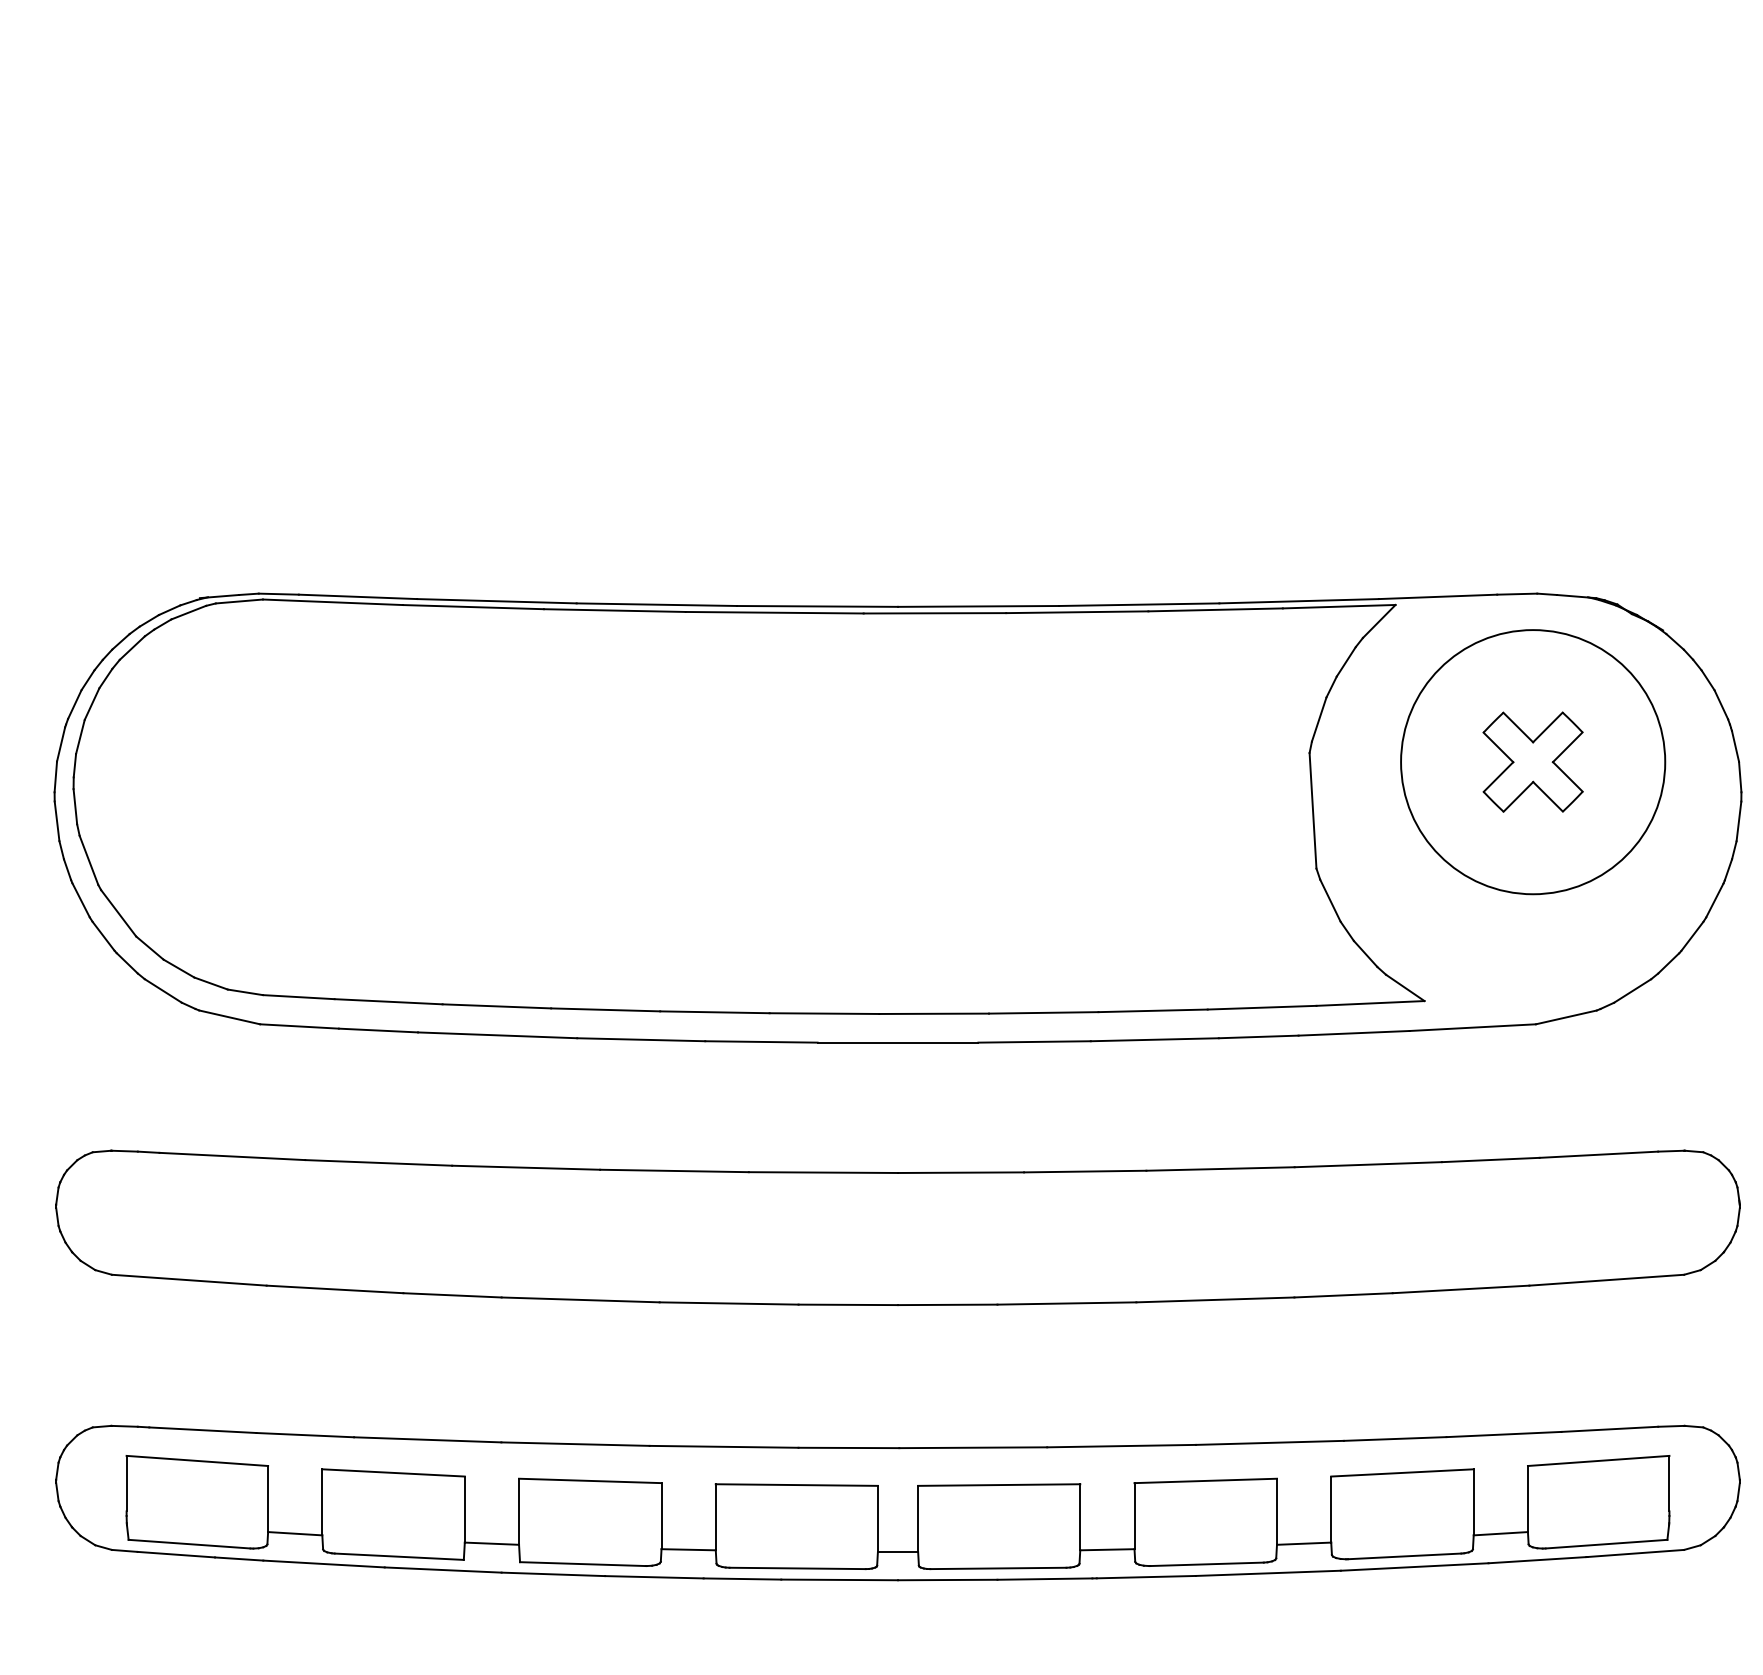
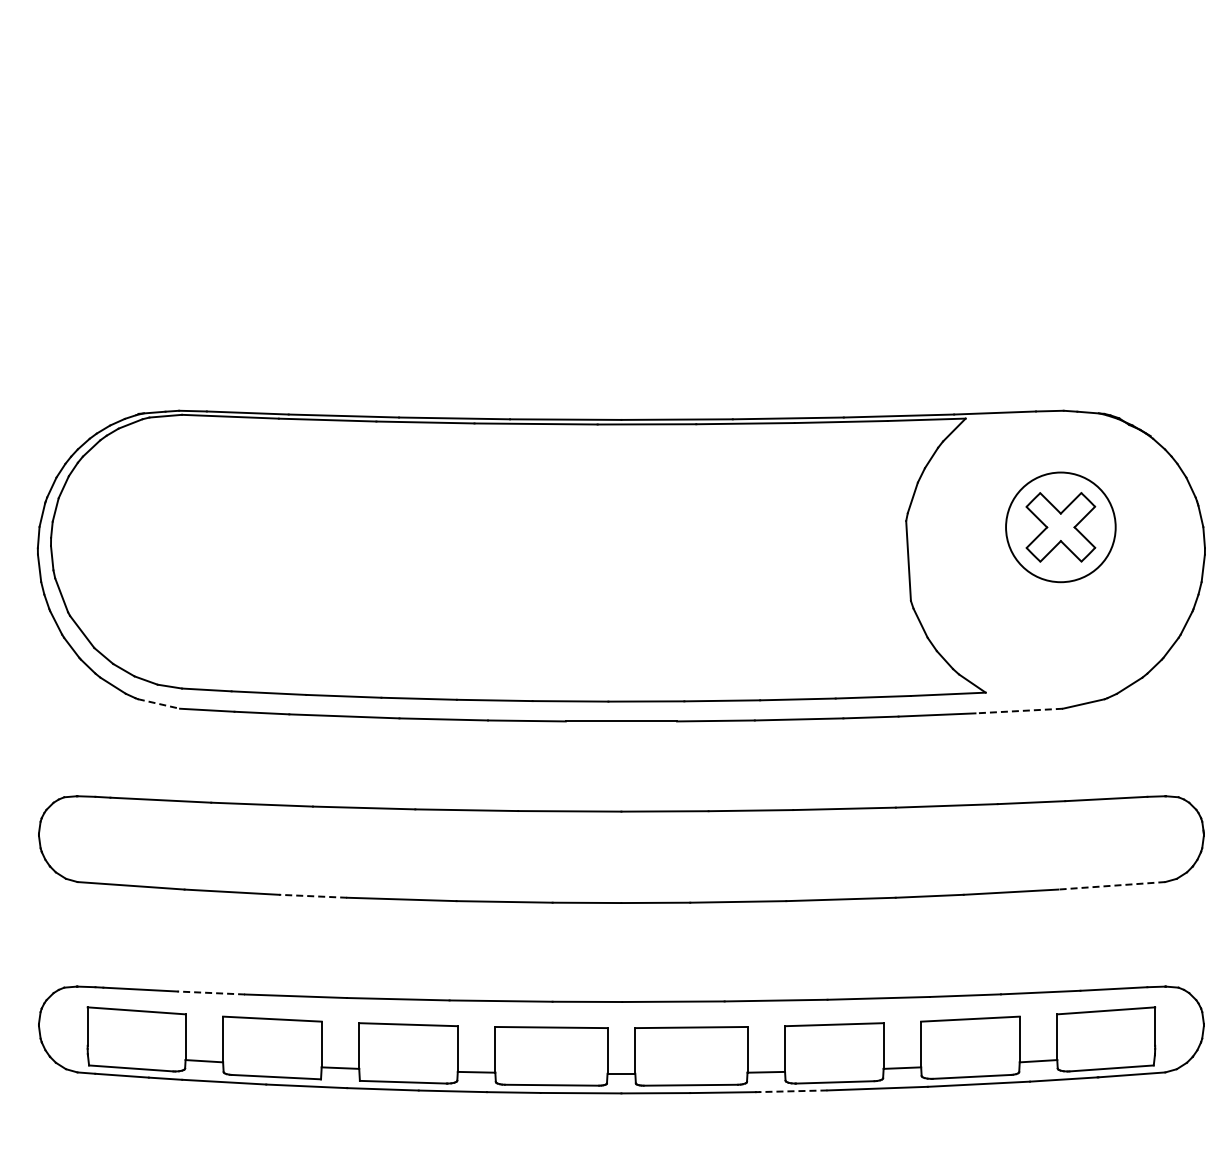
circle: (1532, 760) -> (1060, 526), size x0.6
line: (228, 1016) -> (158, 703), solid -> dashed
line: (1473, 1028) -> (1019, 711), solid -> dashed
line: (1606, 1279) -> (1111, 885), solid -> dashed
line: (451, 1295) -> (312, 896), solid -> dashed
line: (305, 1435) -> (211, 993), solid -> dashed
line: (1145, 1577) -> (792, 1091), solid -> dashed

